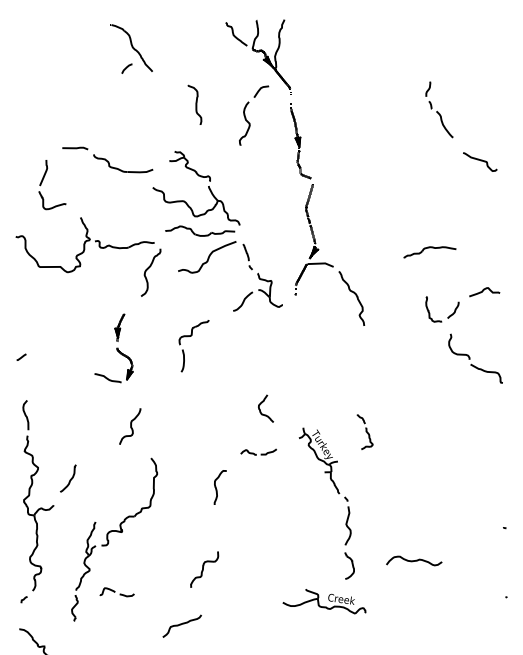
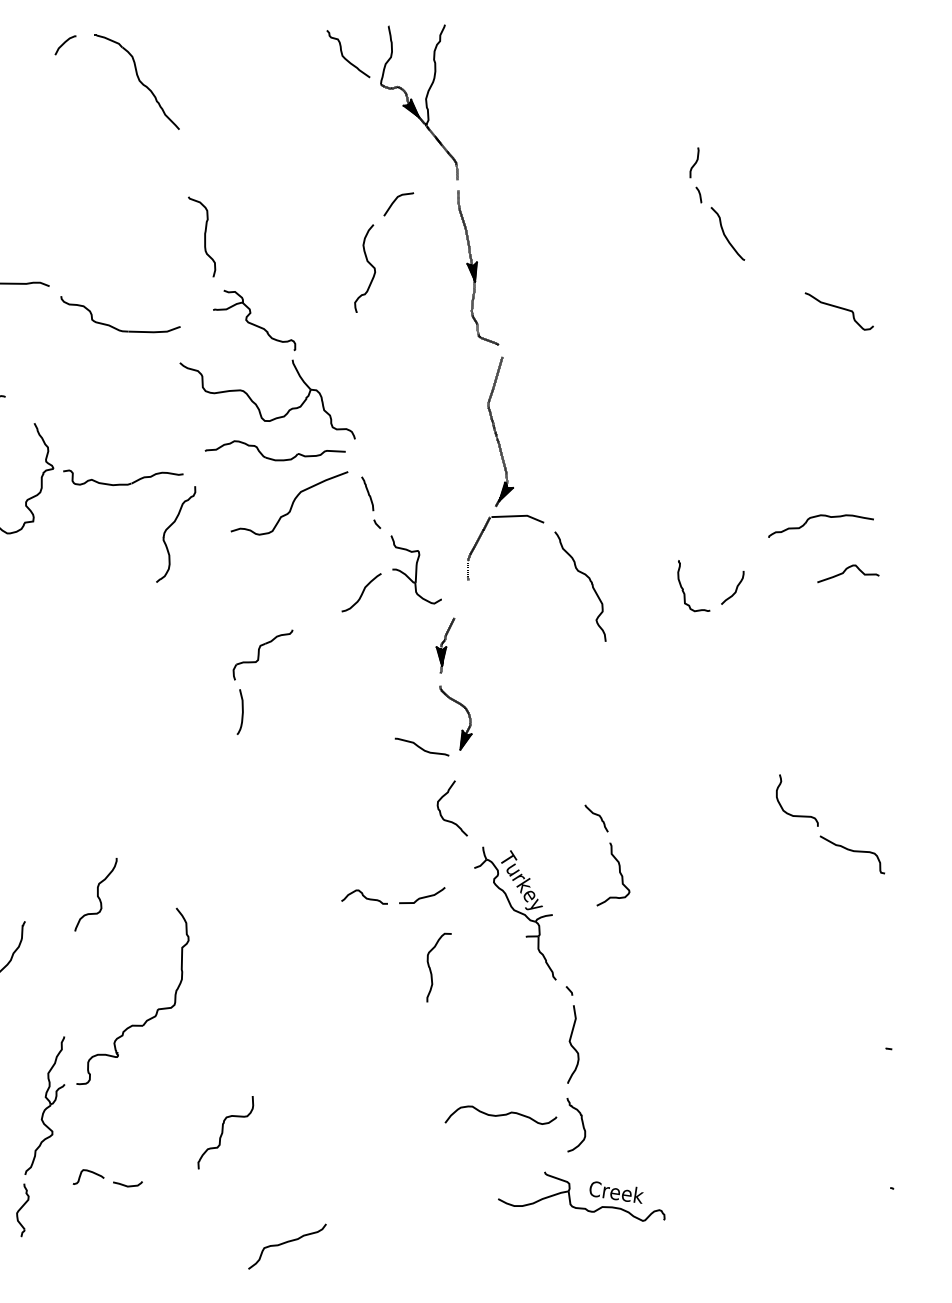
curve: (126, 68) -> (64, 44), moved
curve: (195, 104) -> (203, 235), moved
part: (439, 109) -> (717, 203), moved
part: (246, 117) -> (368, 256), moved
part: (429, 252) -> (819, 525), moved
part: (449, 315) -> (725, 598), moved
part: (113, 348) -> (433, 687), moved
part: (475, 358) -> (829, 824), moved
curve: (261, 411) -> (443, 814), moved
curve: (130, 426) -> (96, 894), moved
part: (364, 431) -> (606, 854), size x1.43
part: (258, 451) -> (392, 894), size x1.43
curve: (217, 489) -> (433, 971), moved
curve: (414, 560) -> (501, 1114), moved
curve: (203, 569) -> (223, 1132), moved
part: (324, 601) -> (582, 1196), moved
curve: (181, 625) -> (285, 1245), moved

